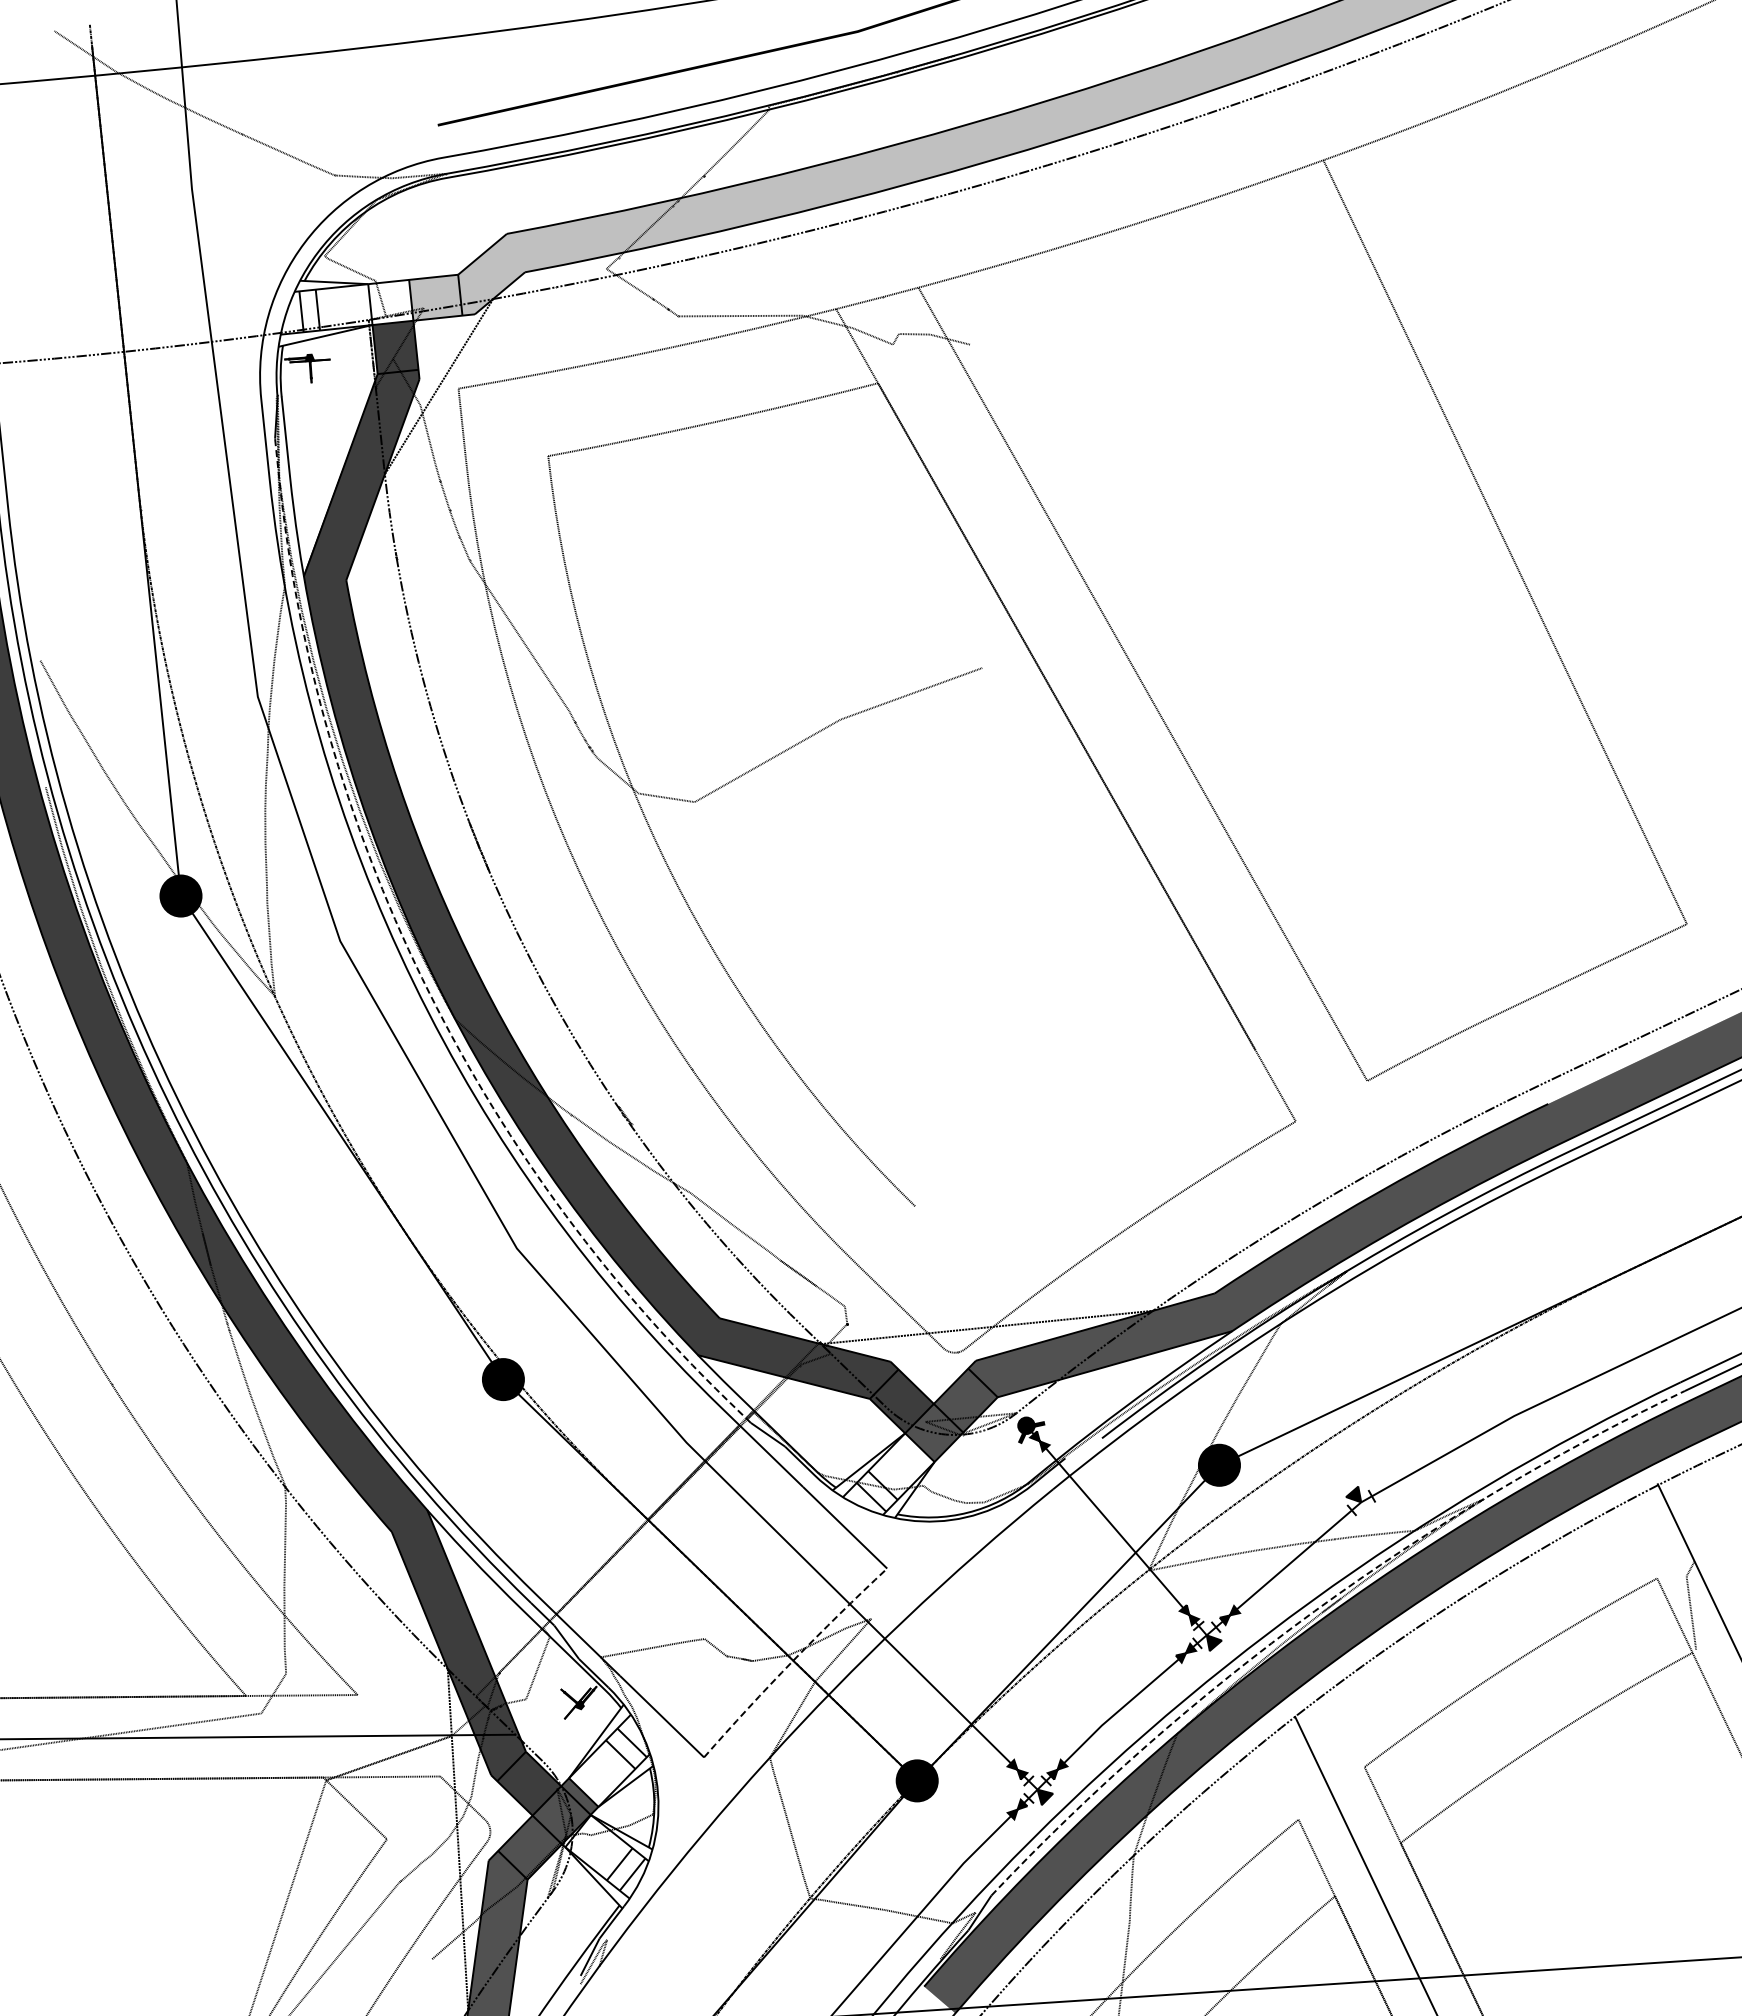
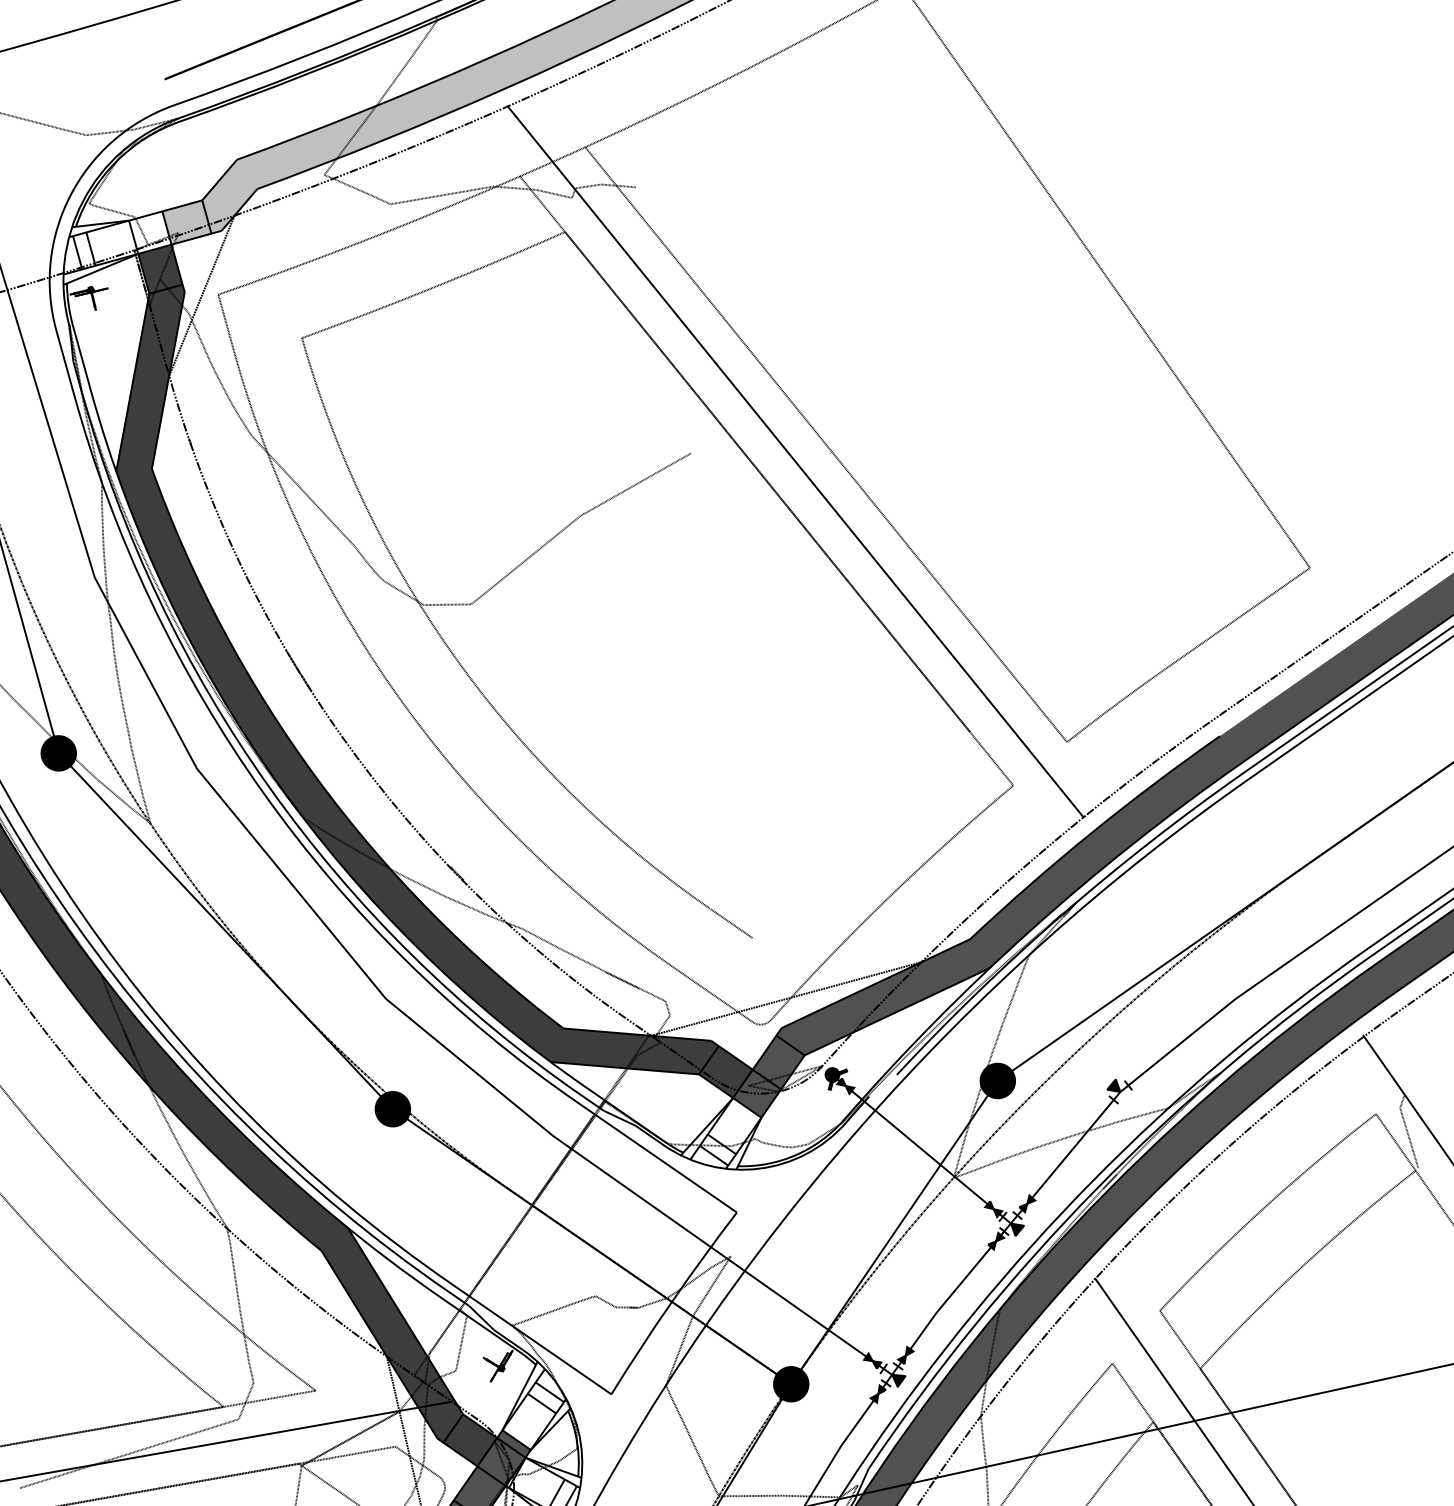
line: (1103, 698) -> (795, 461), added
line: (421, 975) -> (269, 785), dashed -> solid
line: (937, 1227) -> (731, 923), added
line: (1314, 1611) -> (1096, 1188), dashed -> solid
line: (793, 1660) -> (672, 1301), dashed -> solid

